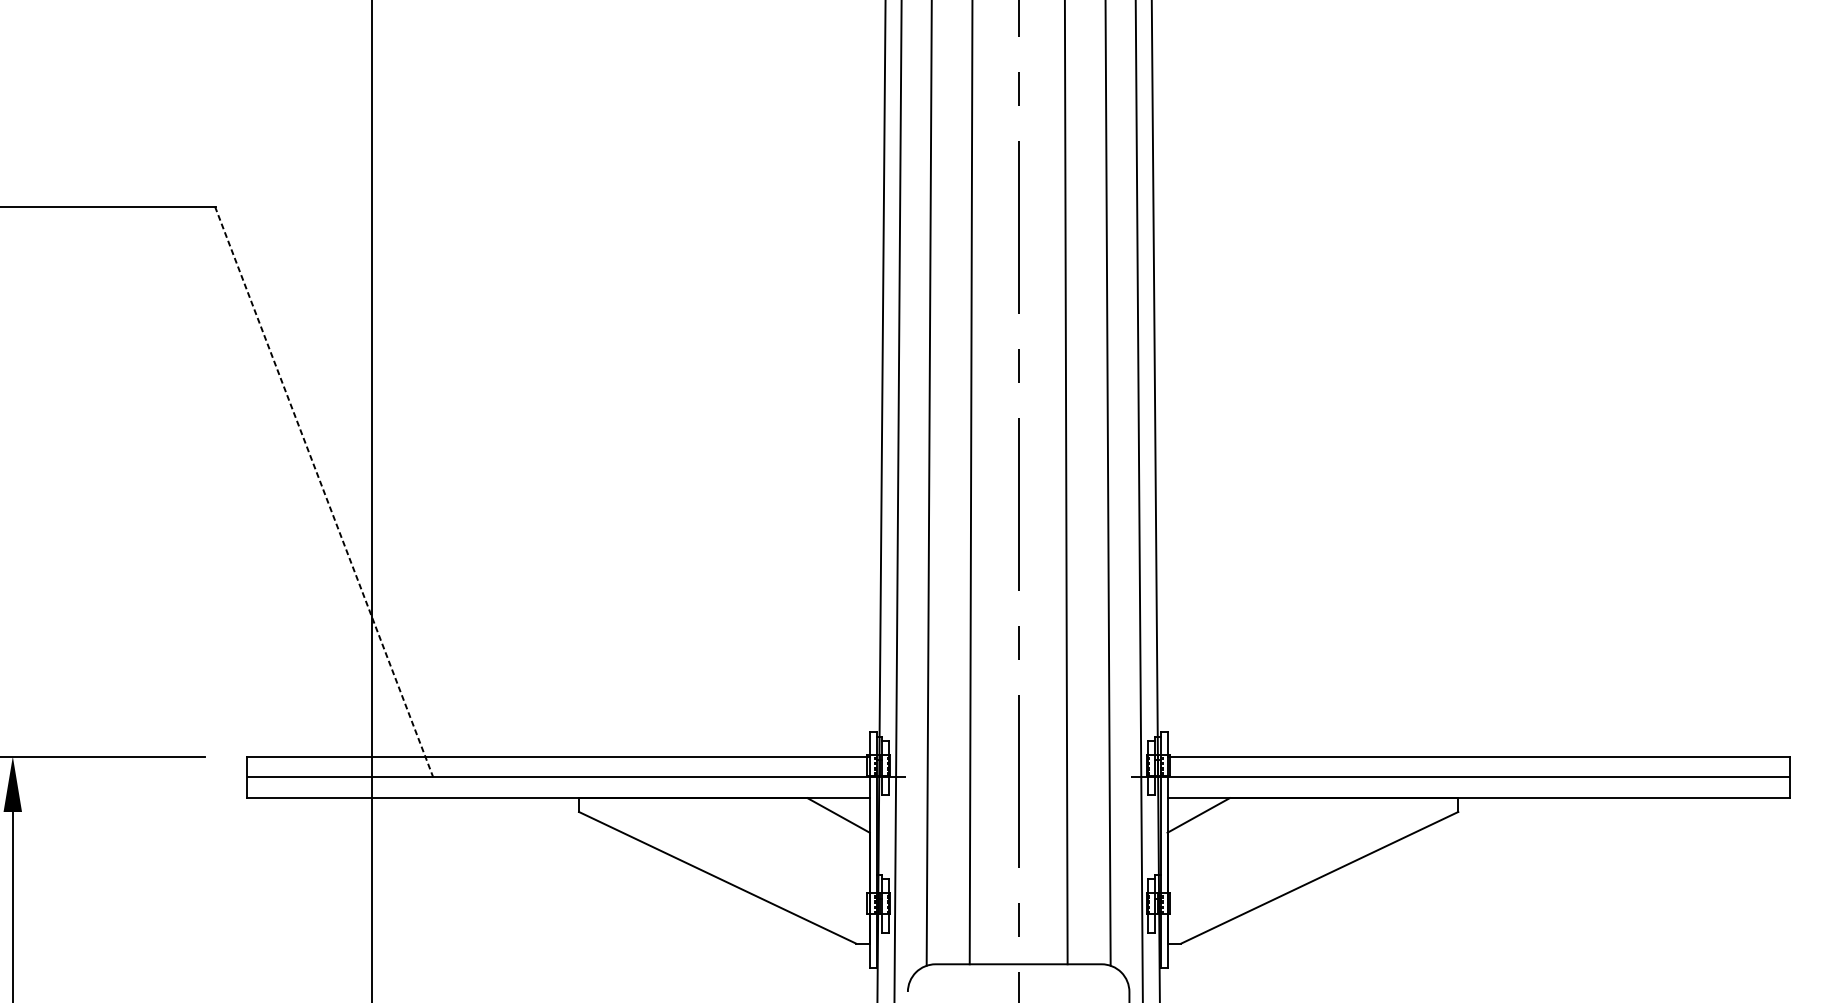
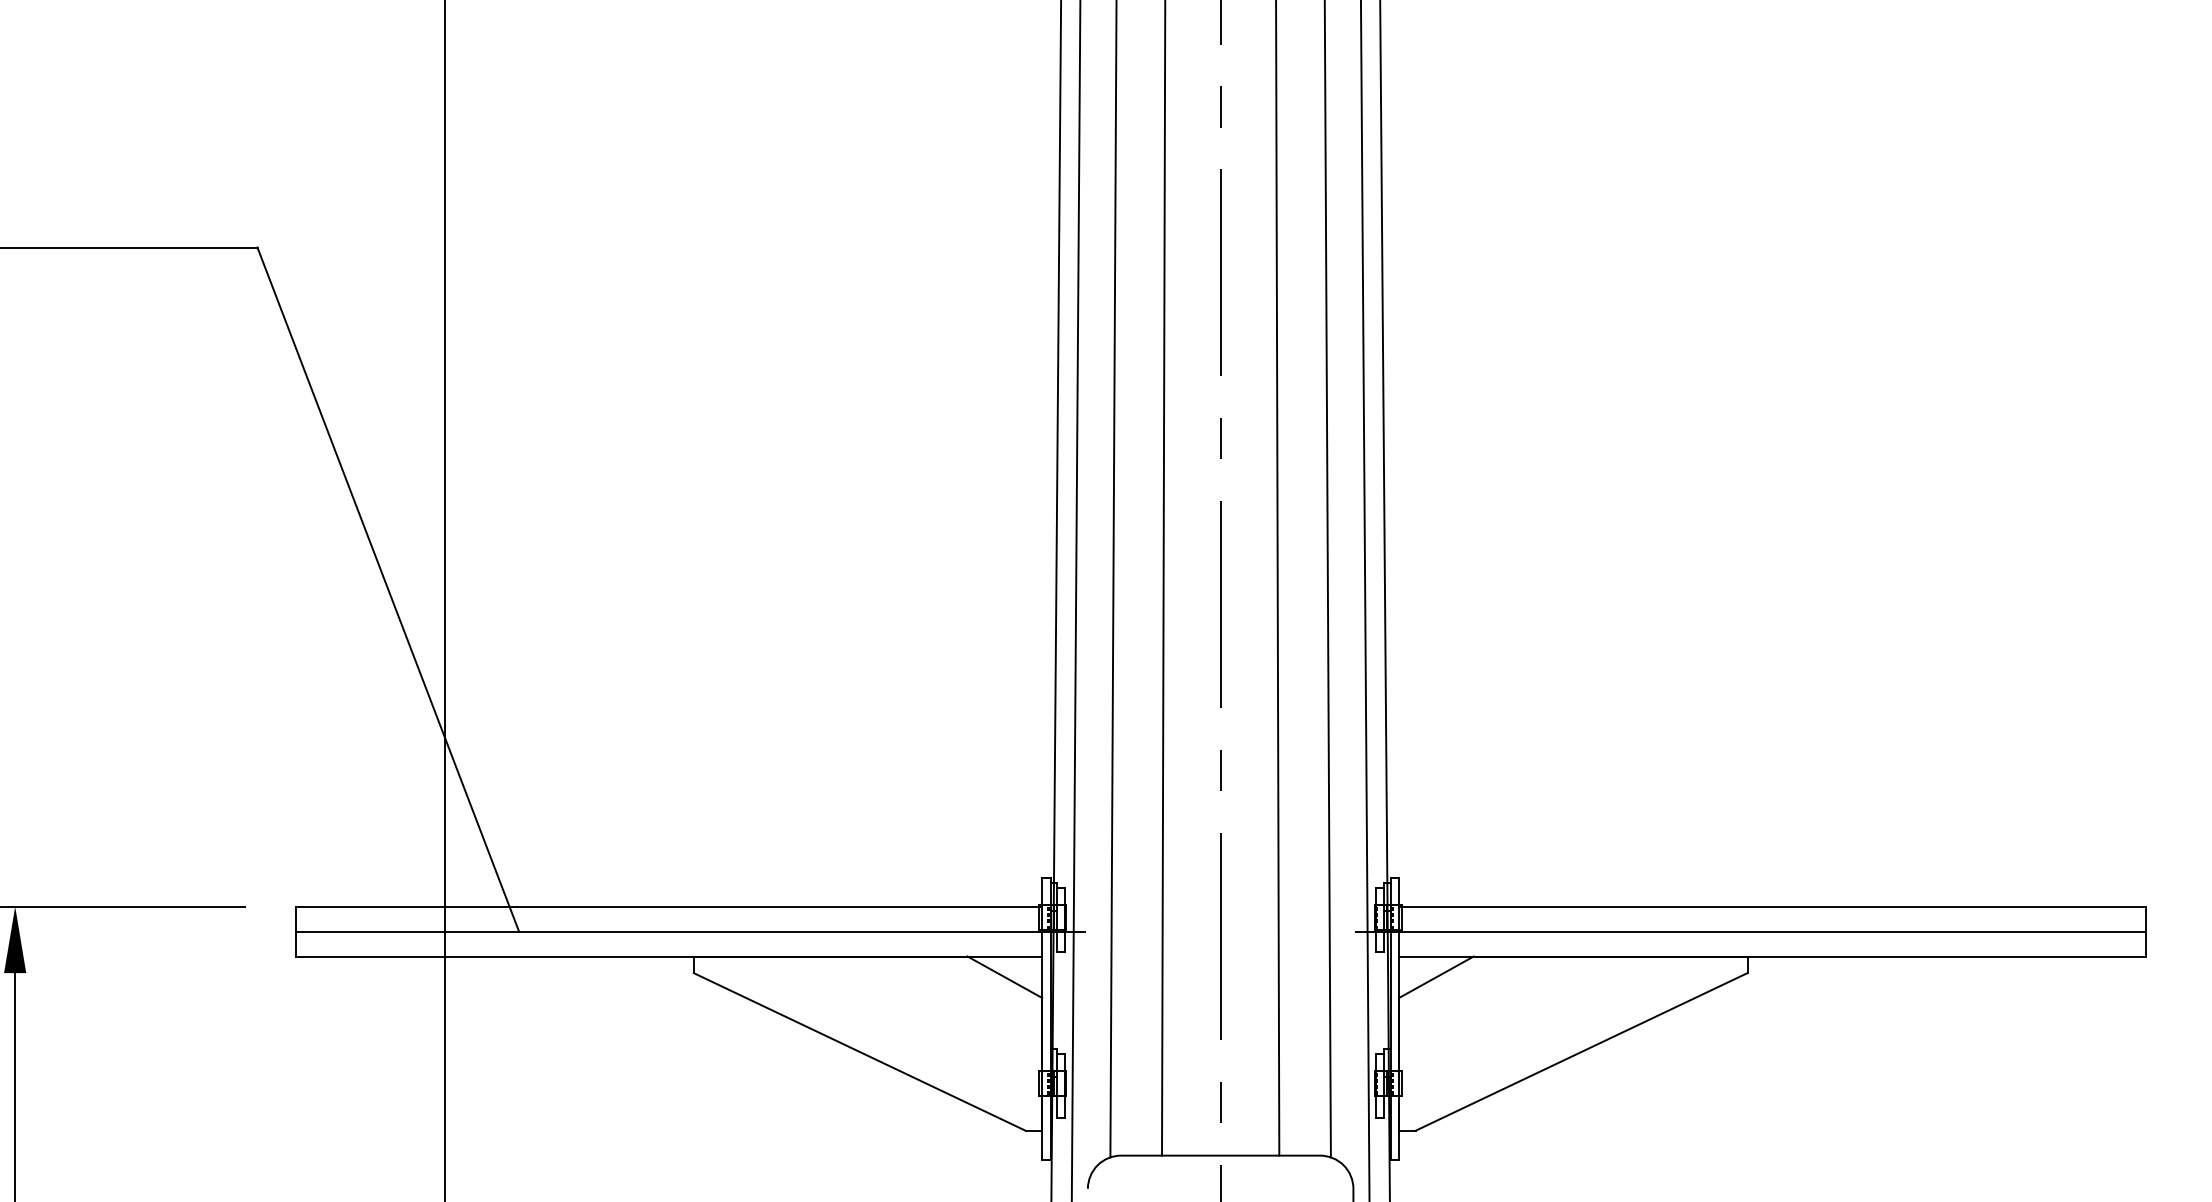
line: (324, 492) -> (388, 590), dashed -> solid

